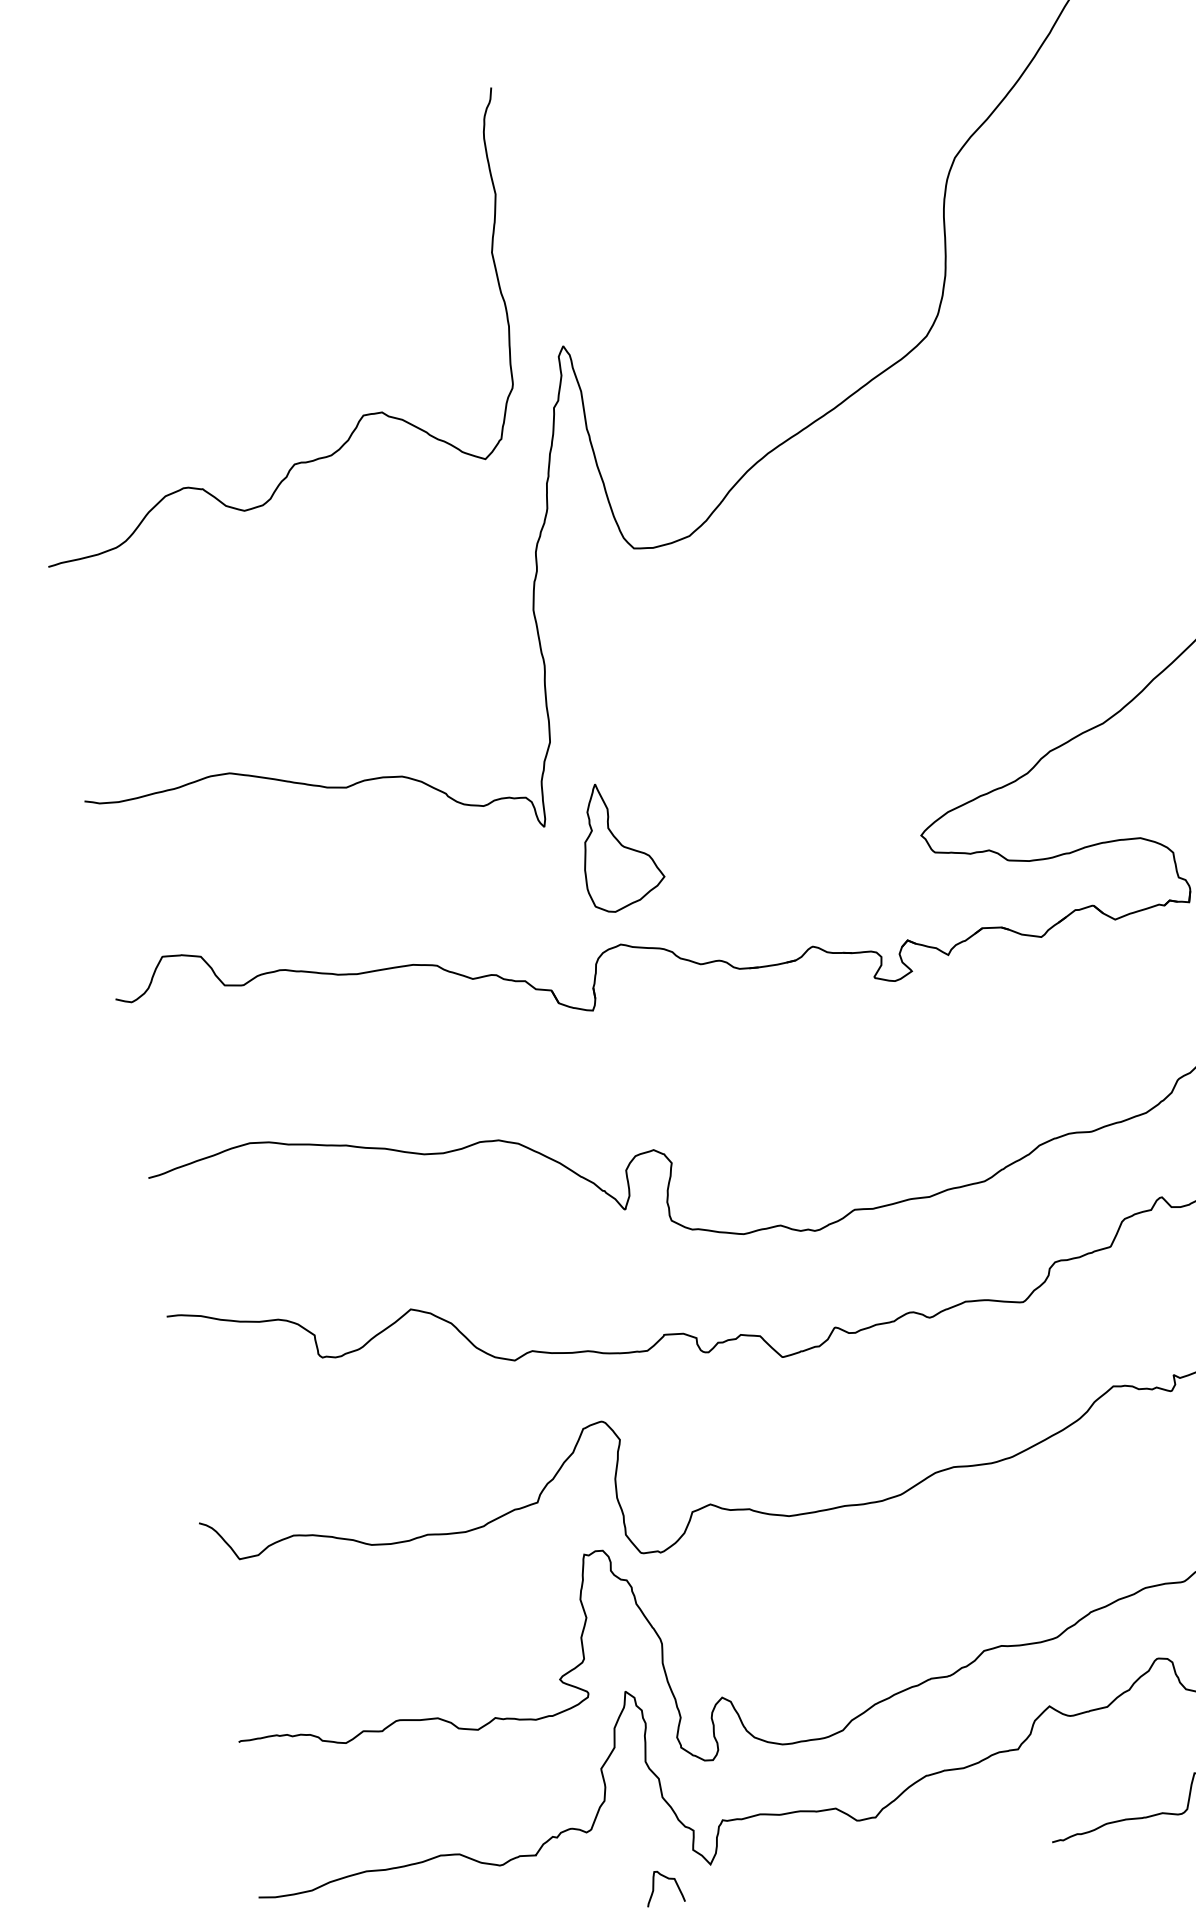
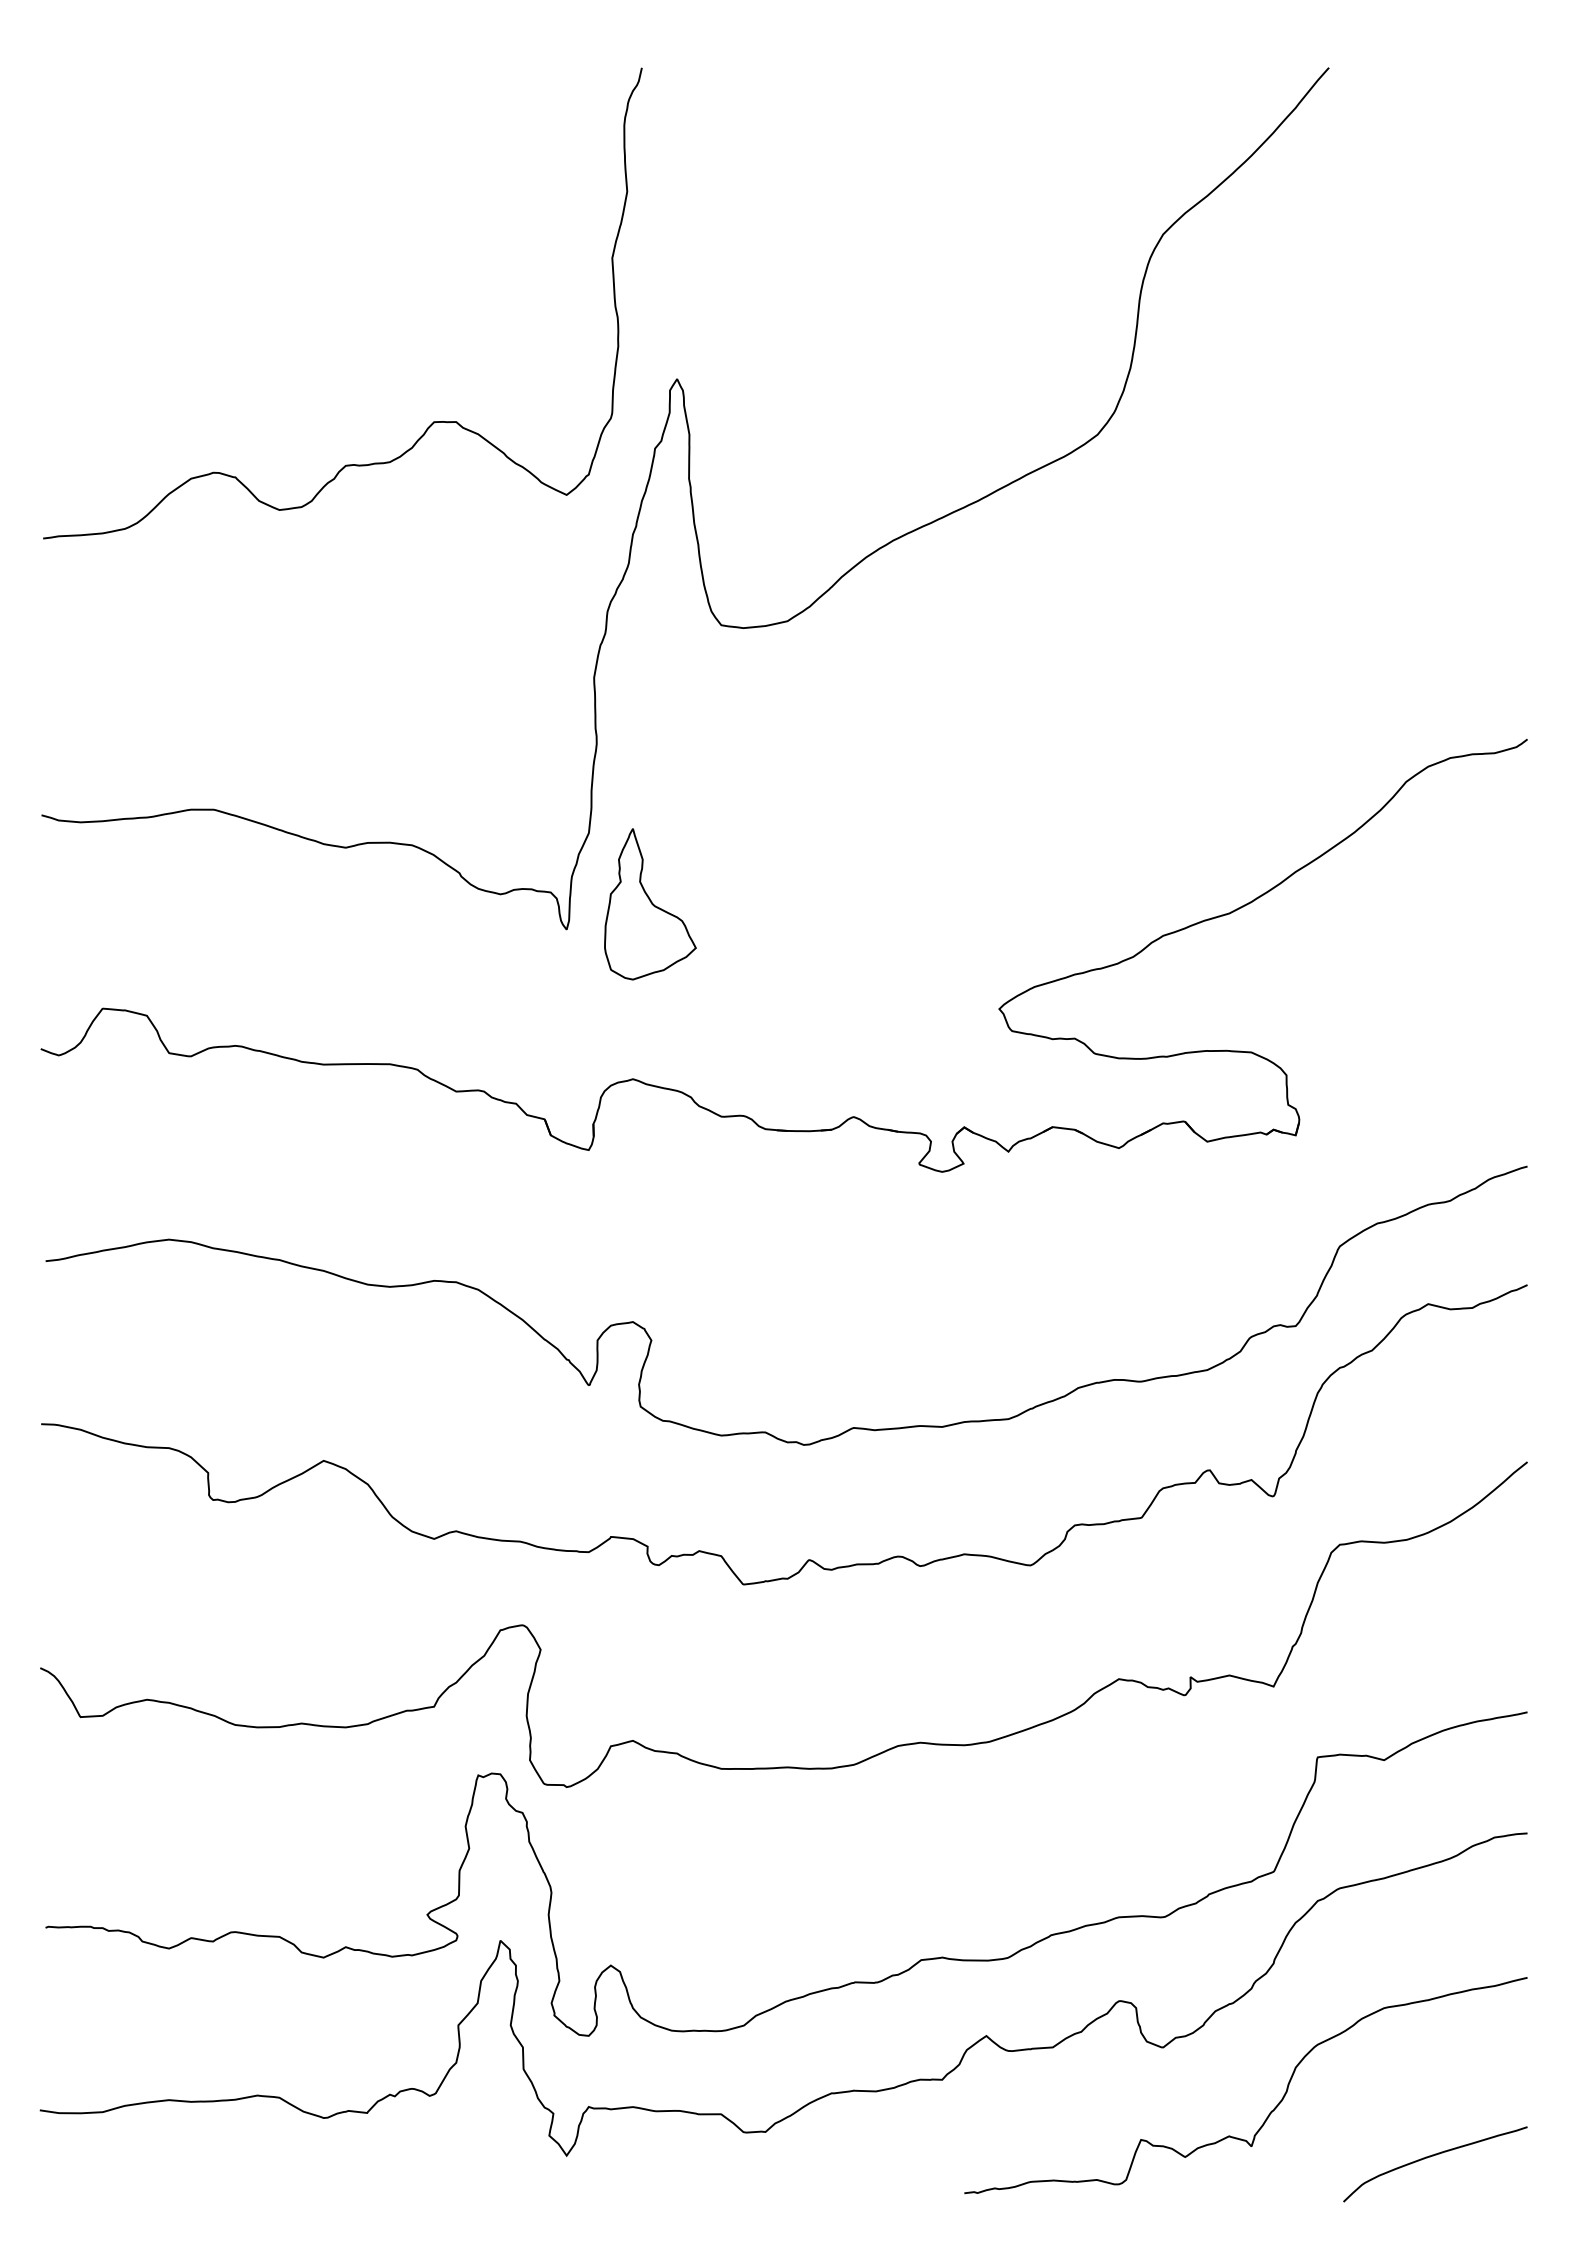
part: (620, 845) -> (650, 904), moved
curve: (667, 1879) -> (514, 2164), removed

